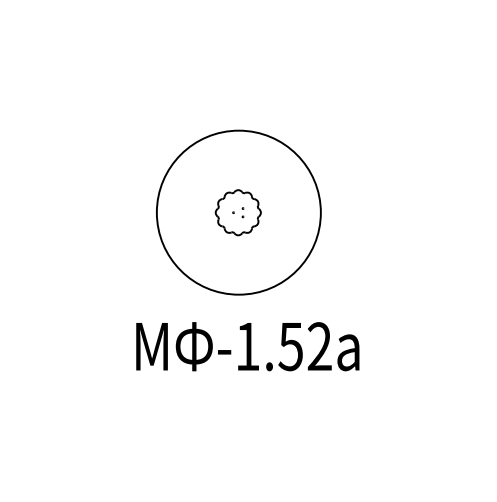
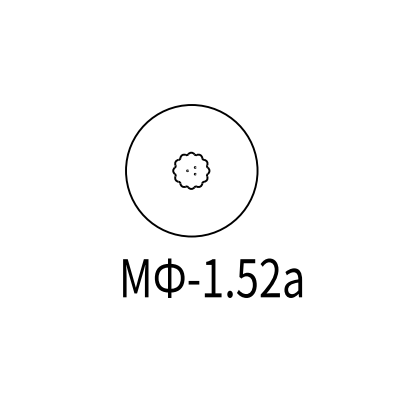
text: (247, 346) -> (212, 278), moved

